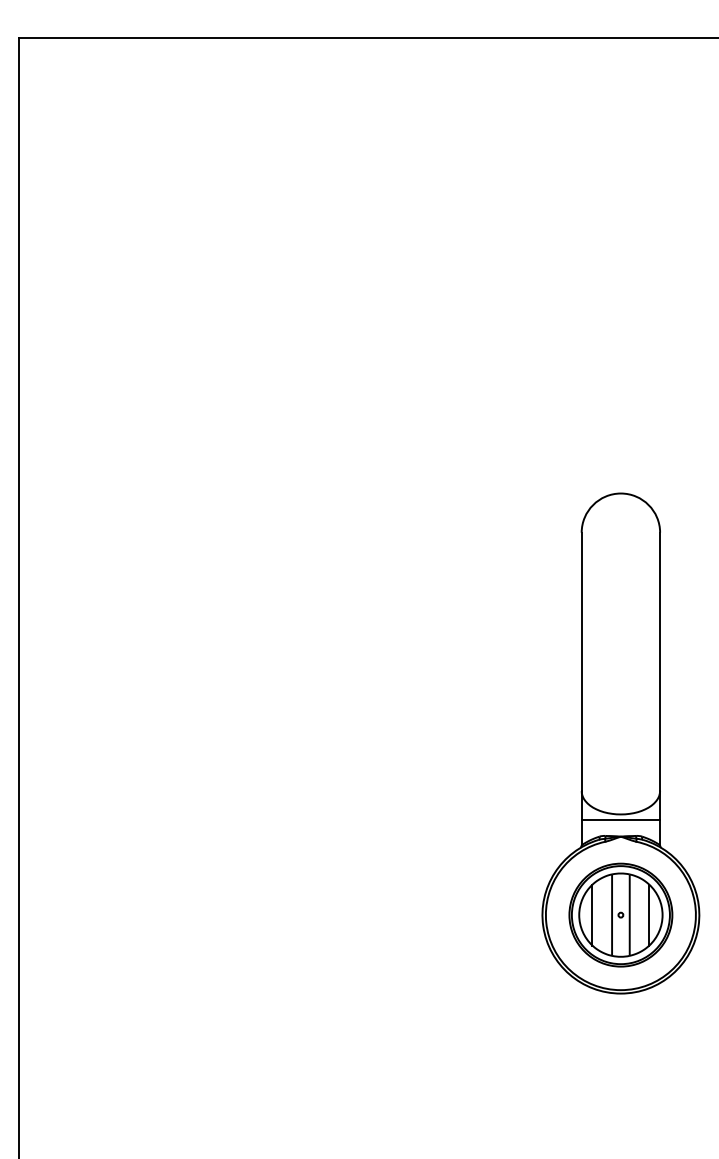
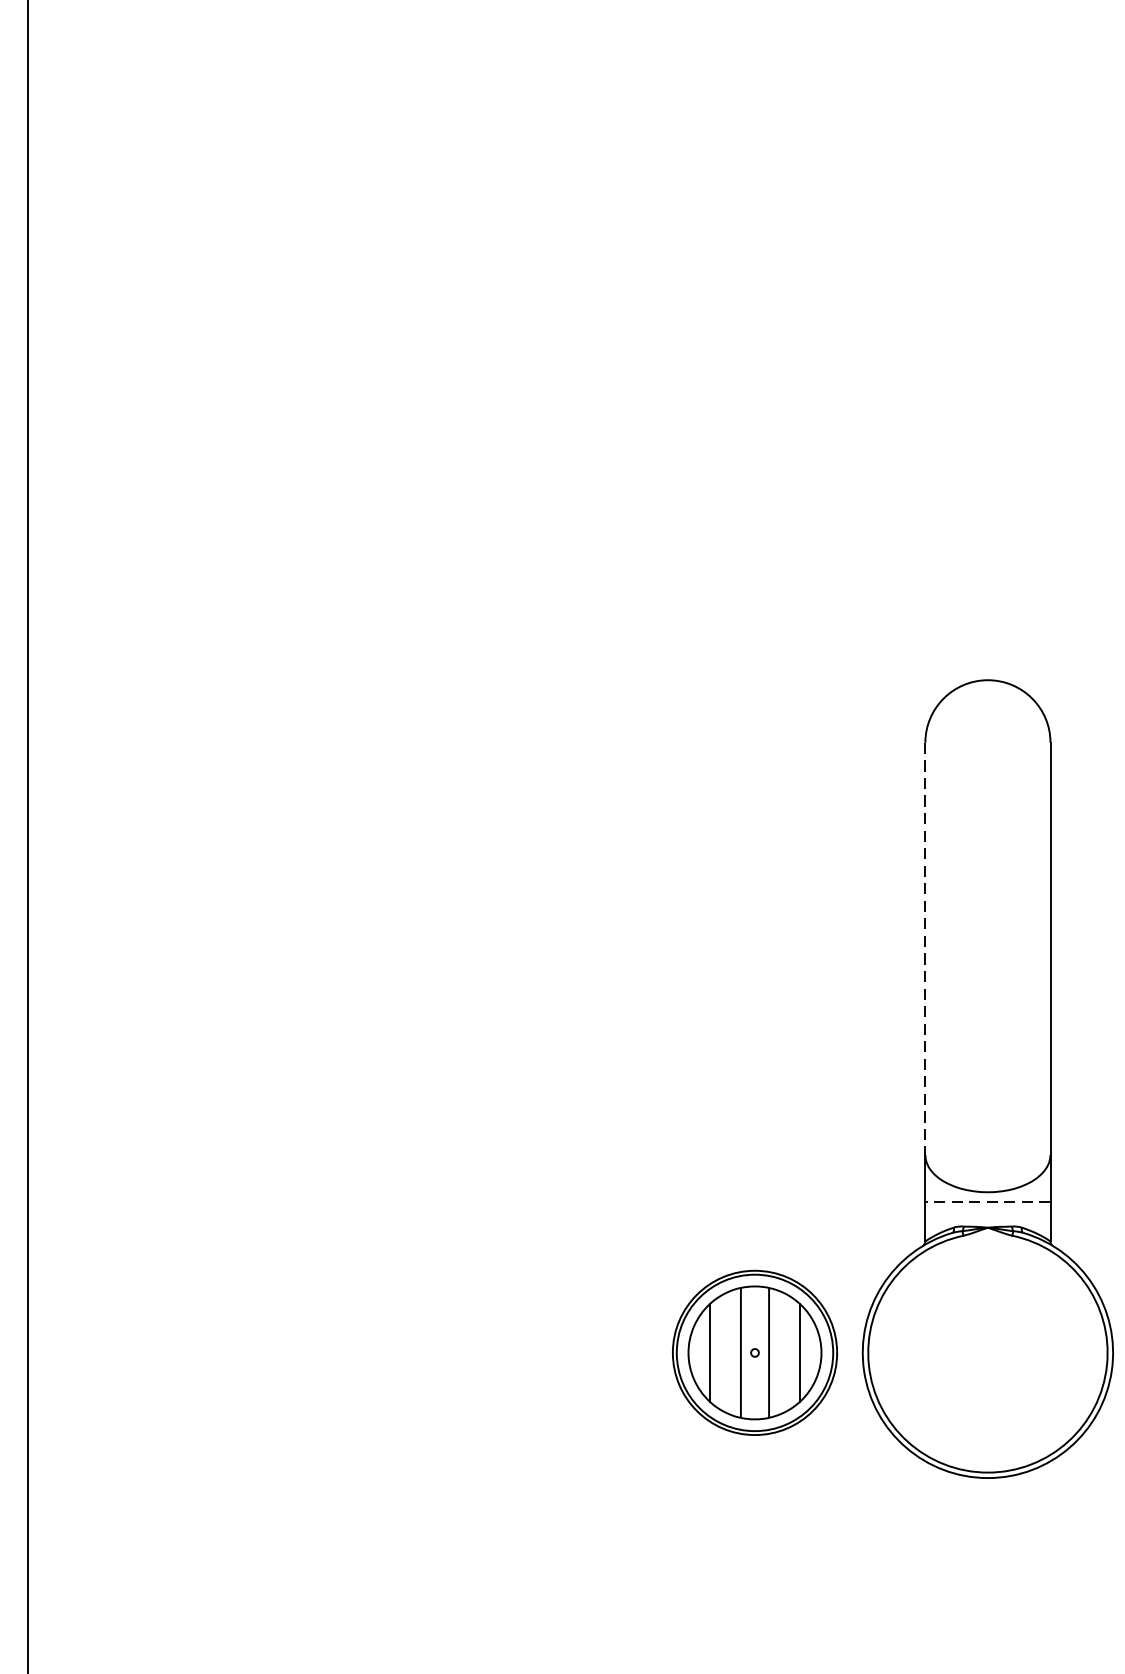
line: (581, 662) -> (925, 949), solid -> dashed
line: (620, 820) -> (987, 1201), solid -> dashed
part: (620, 914) -> (754, 1351), moved

